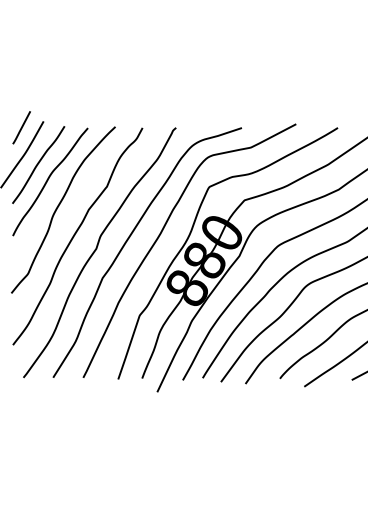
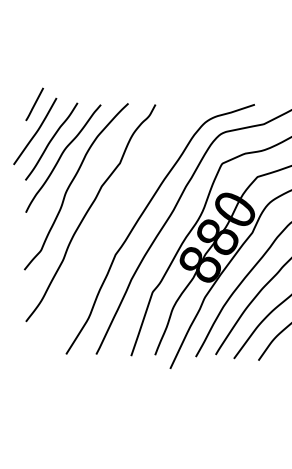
curve: (97, 249) -> (110, 226), removed

